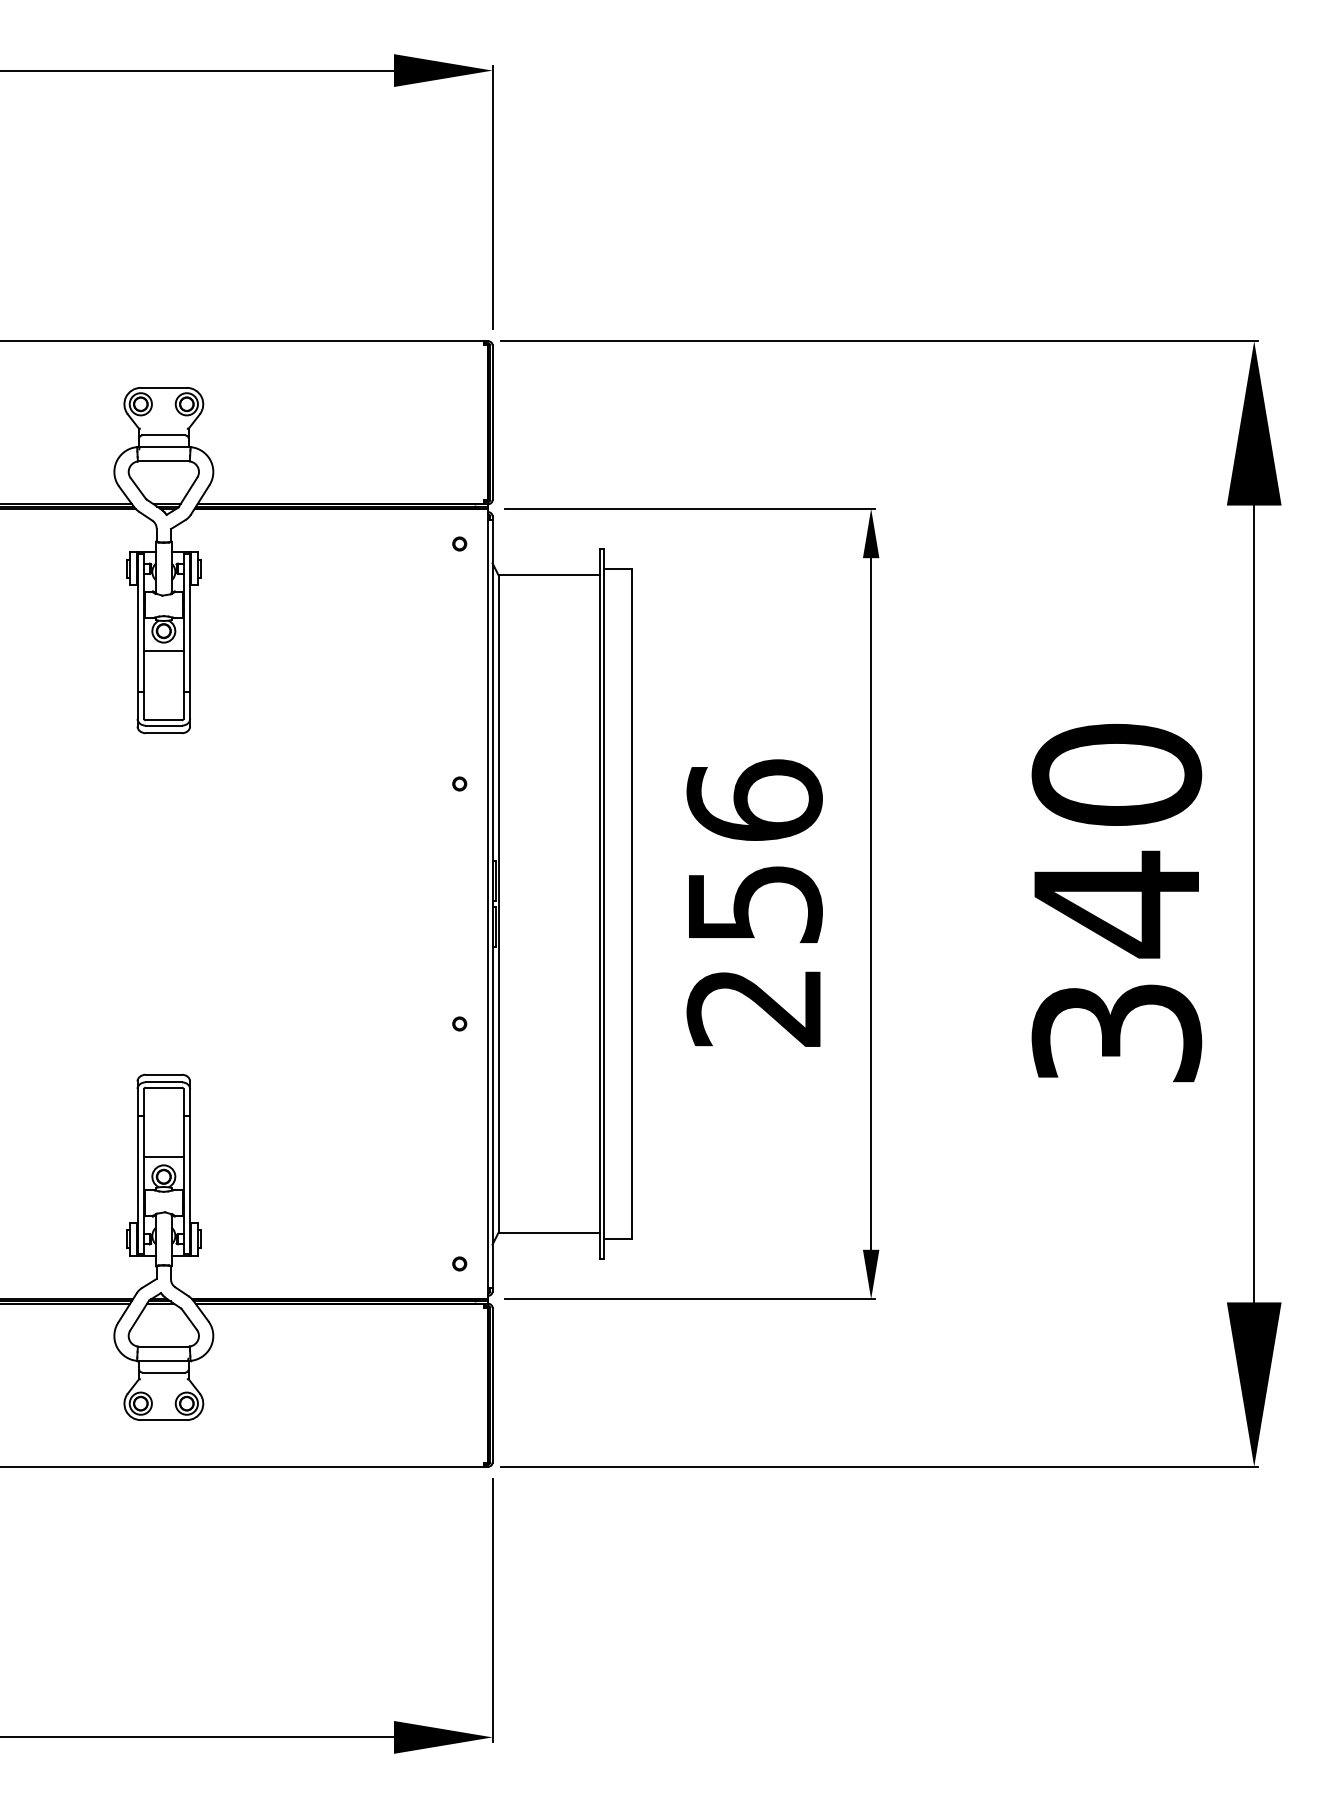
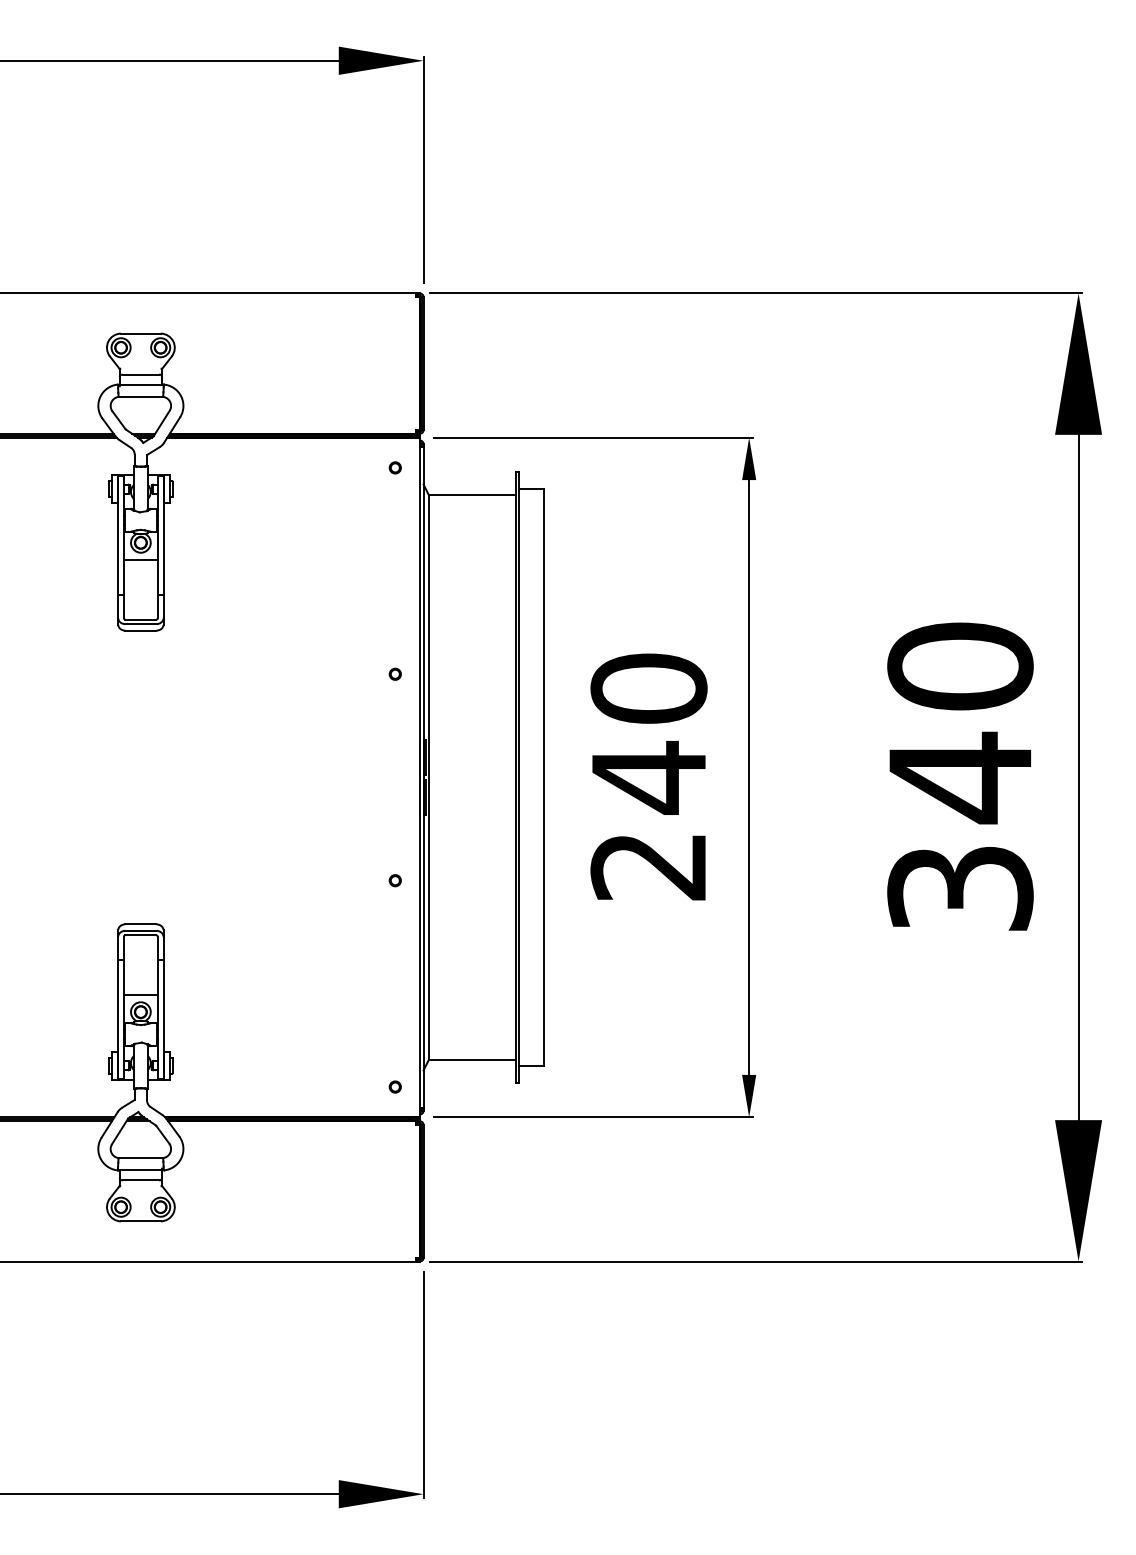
text: (754, 852) -> (648, 733), 256 -> 240

